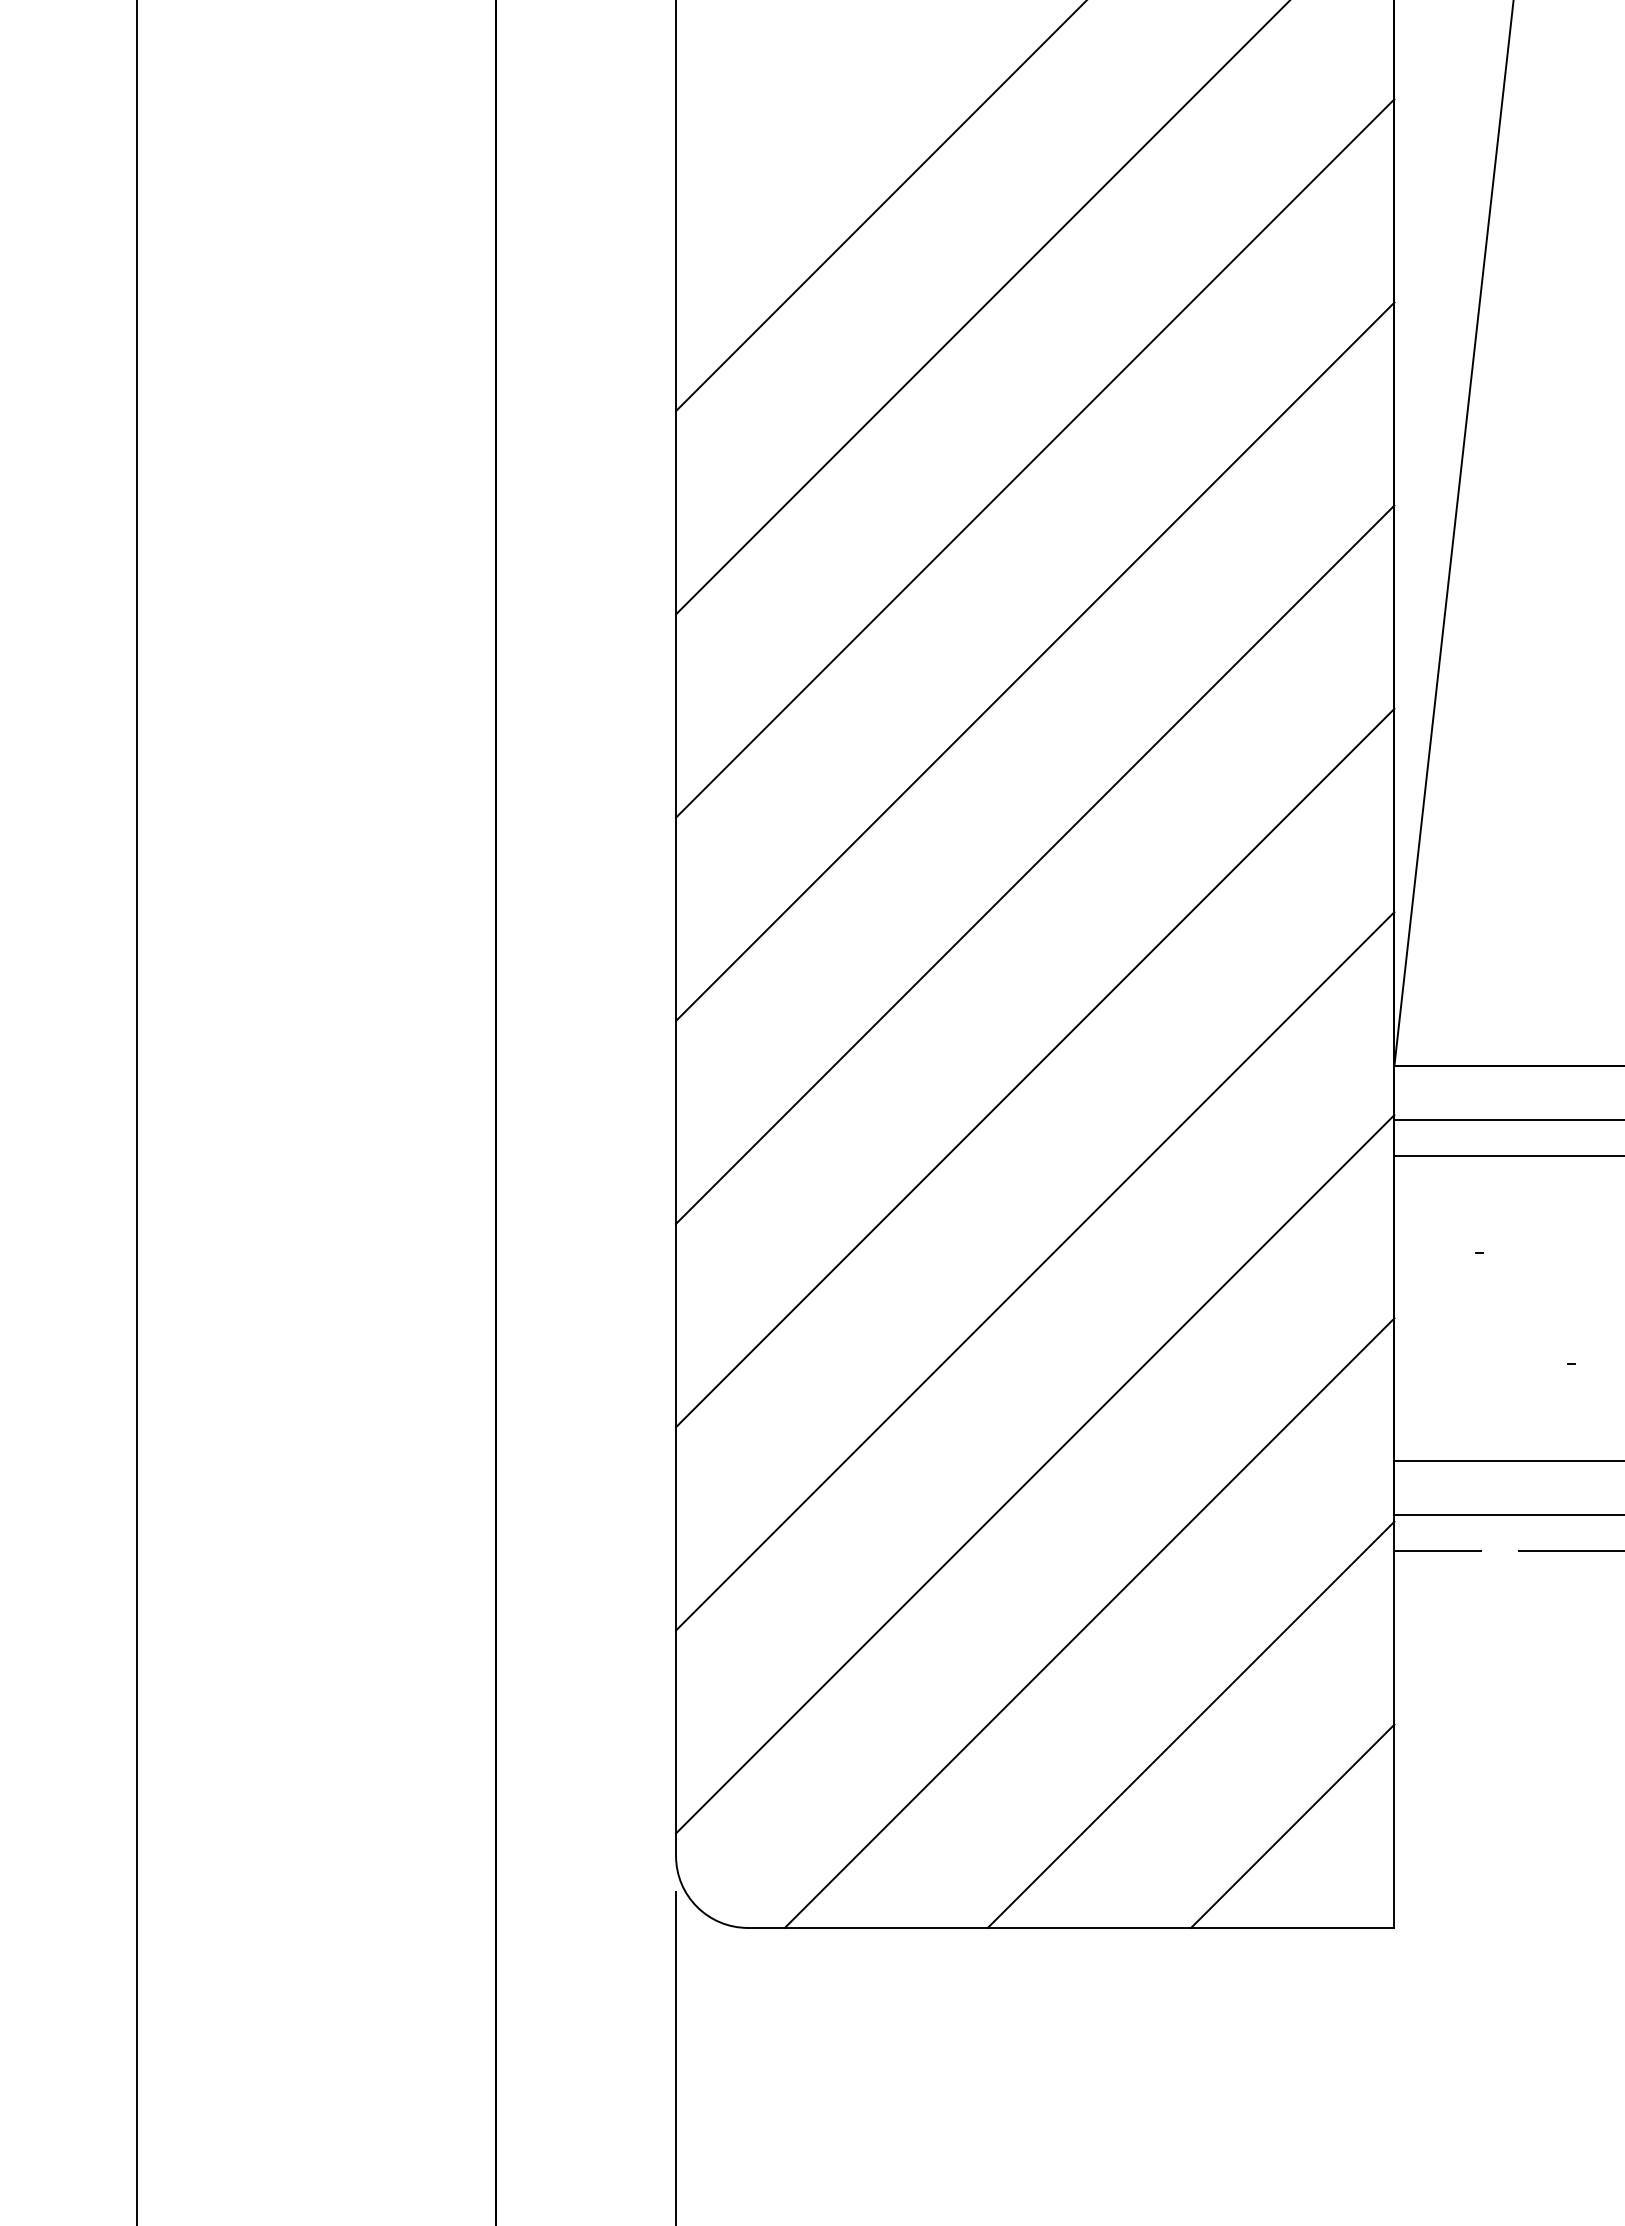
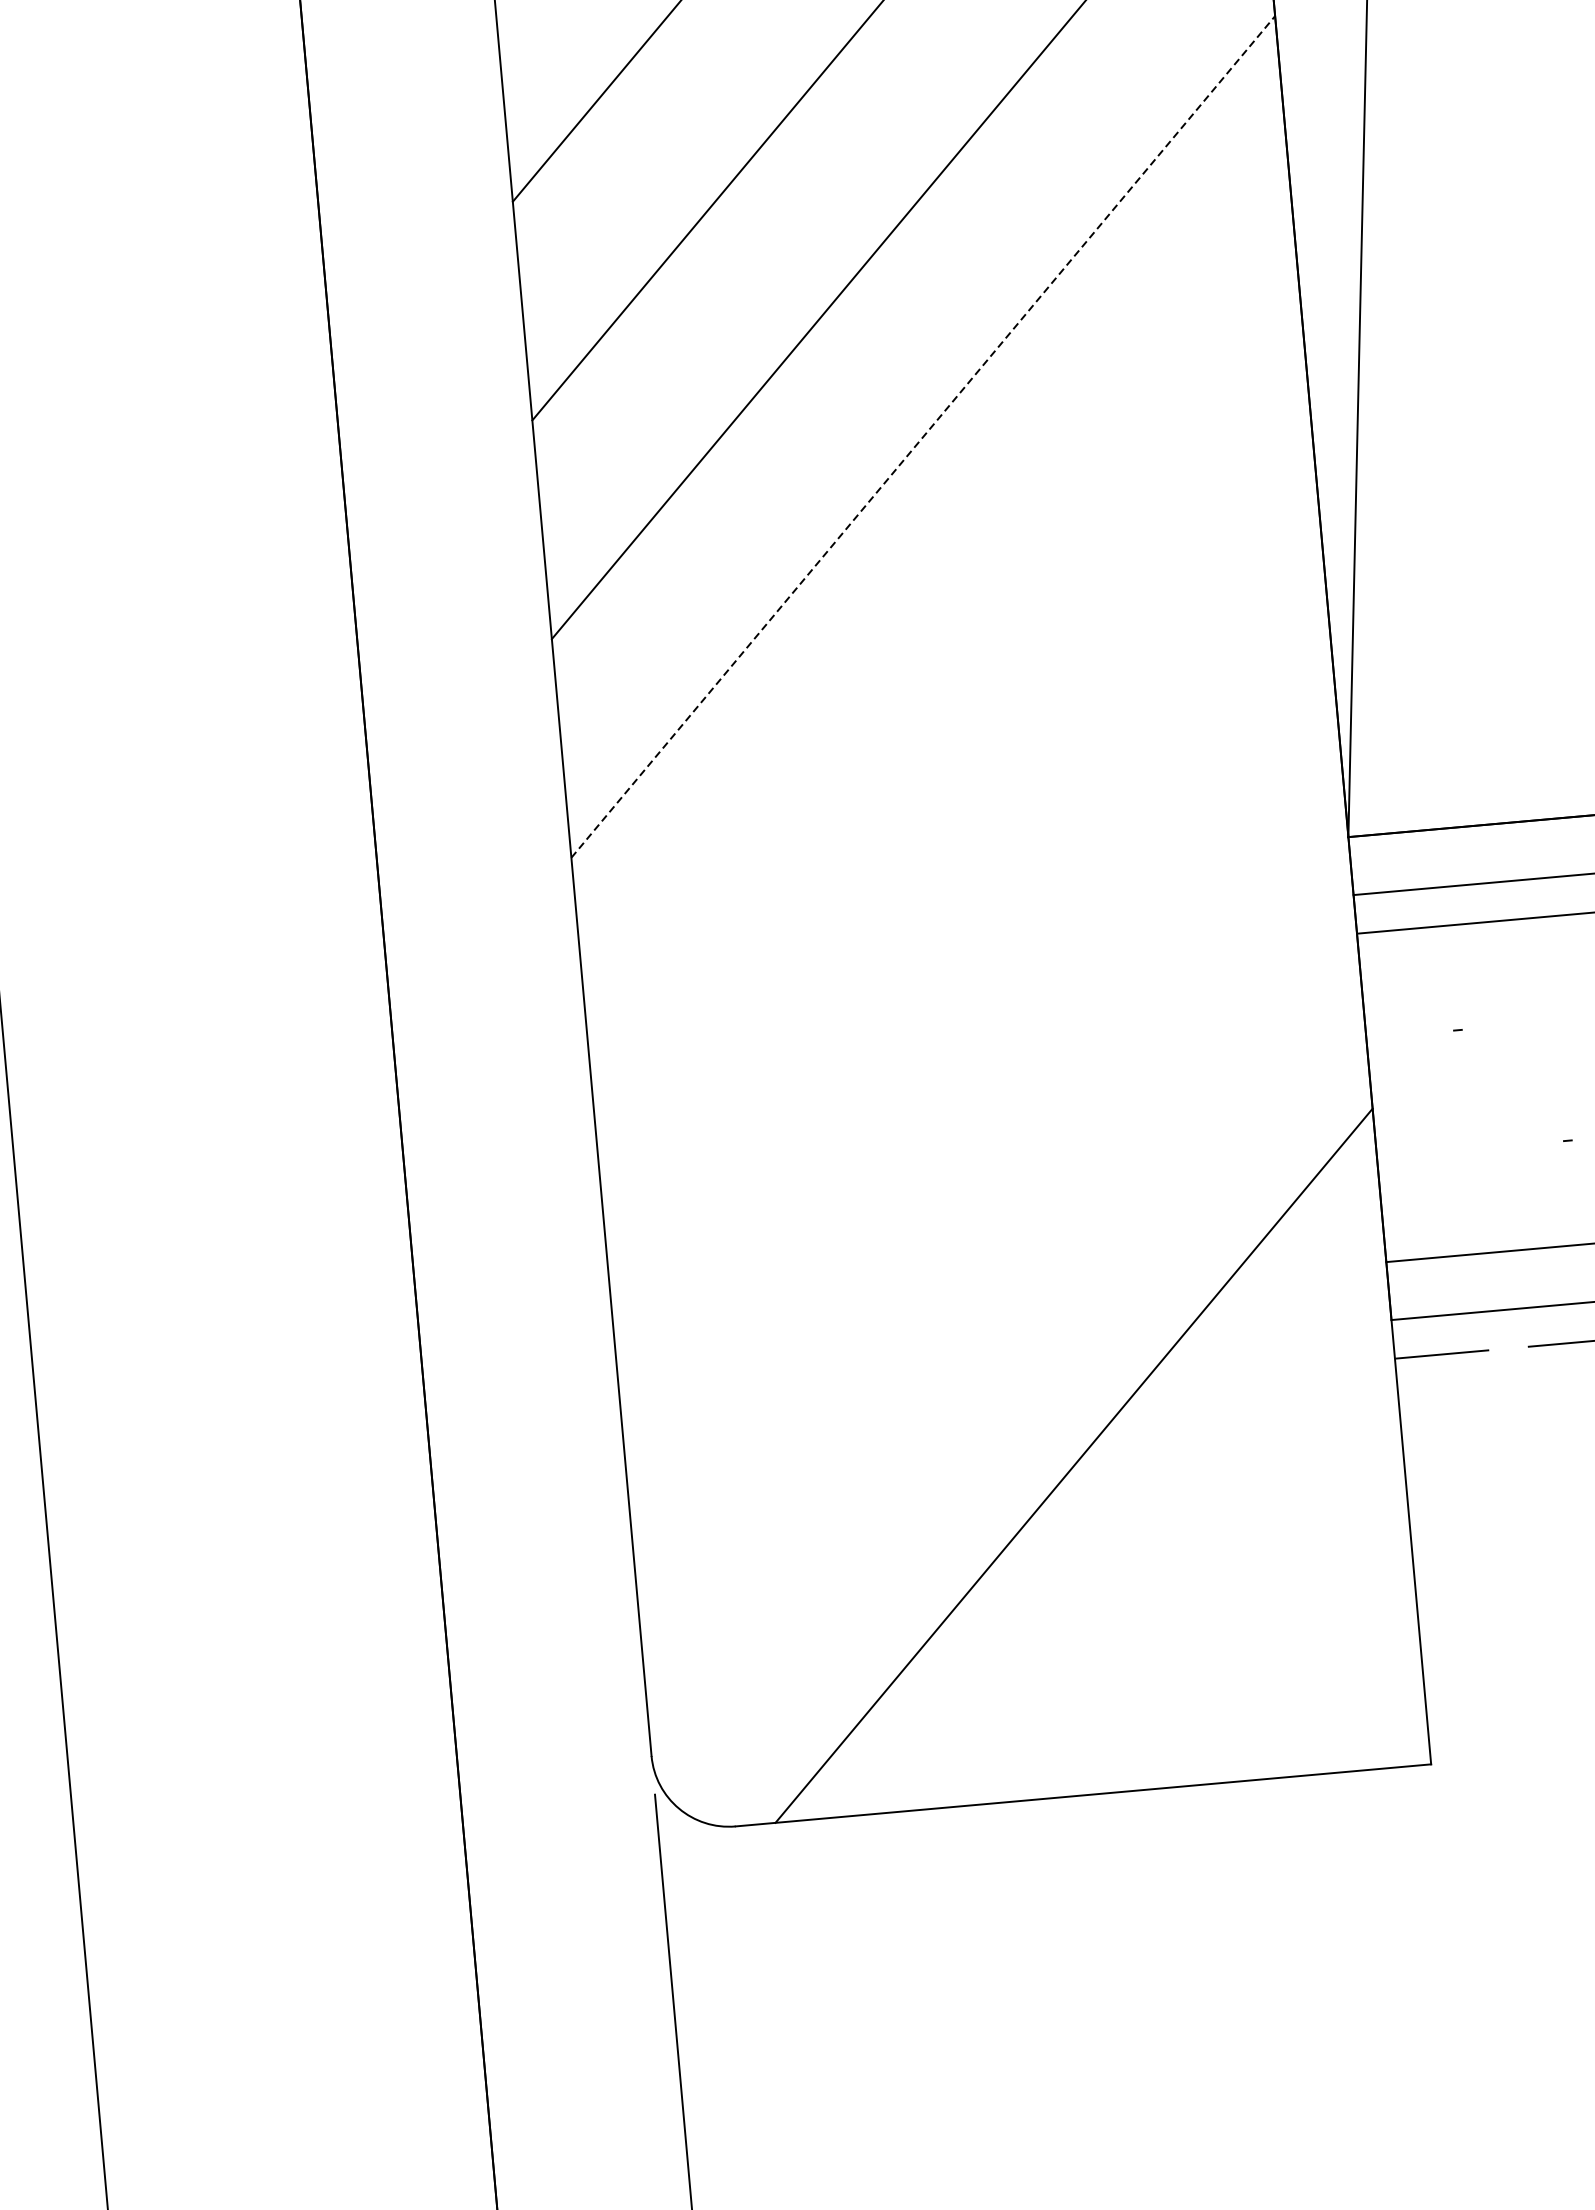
line: (1035, 661) -> (923, 436), solid -> dashed
line: (1035, 864) -> (943, 654), removed
line: (1035, 1067) -> (962, 873), removed
line: (1035, 1271) -> (982, 1092), removed
line: (1035, 1474) -> (1001, 1311), removed
line: (1190, 1724) -> (1192, 1565), removed
line: (1292, 1825) -> (1311, 1663), removed

